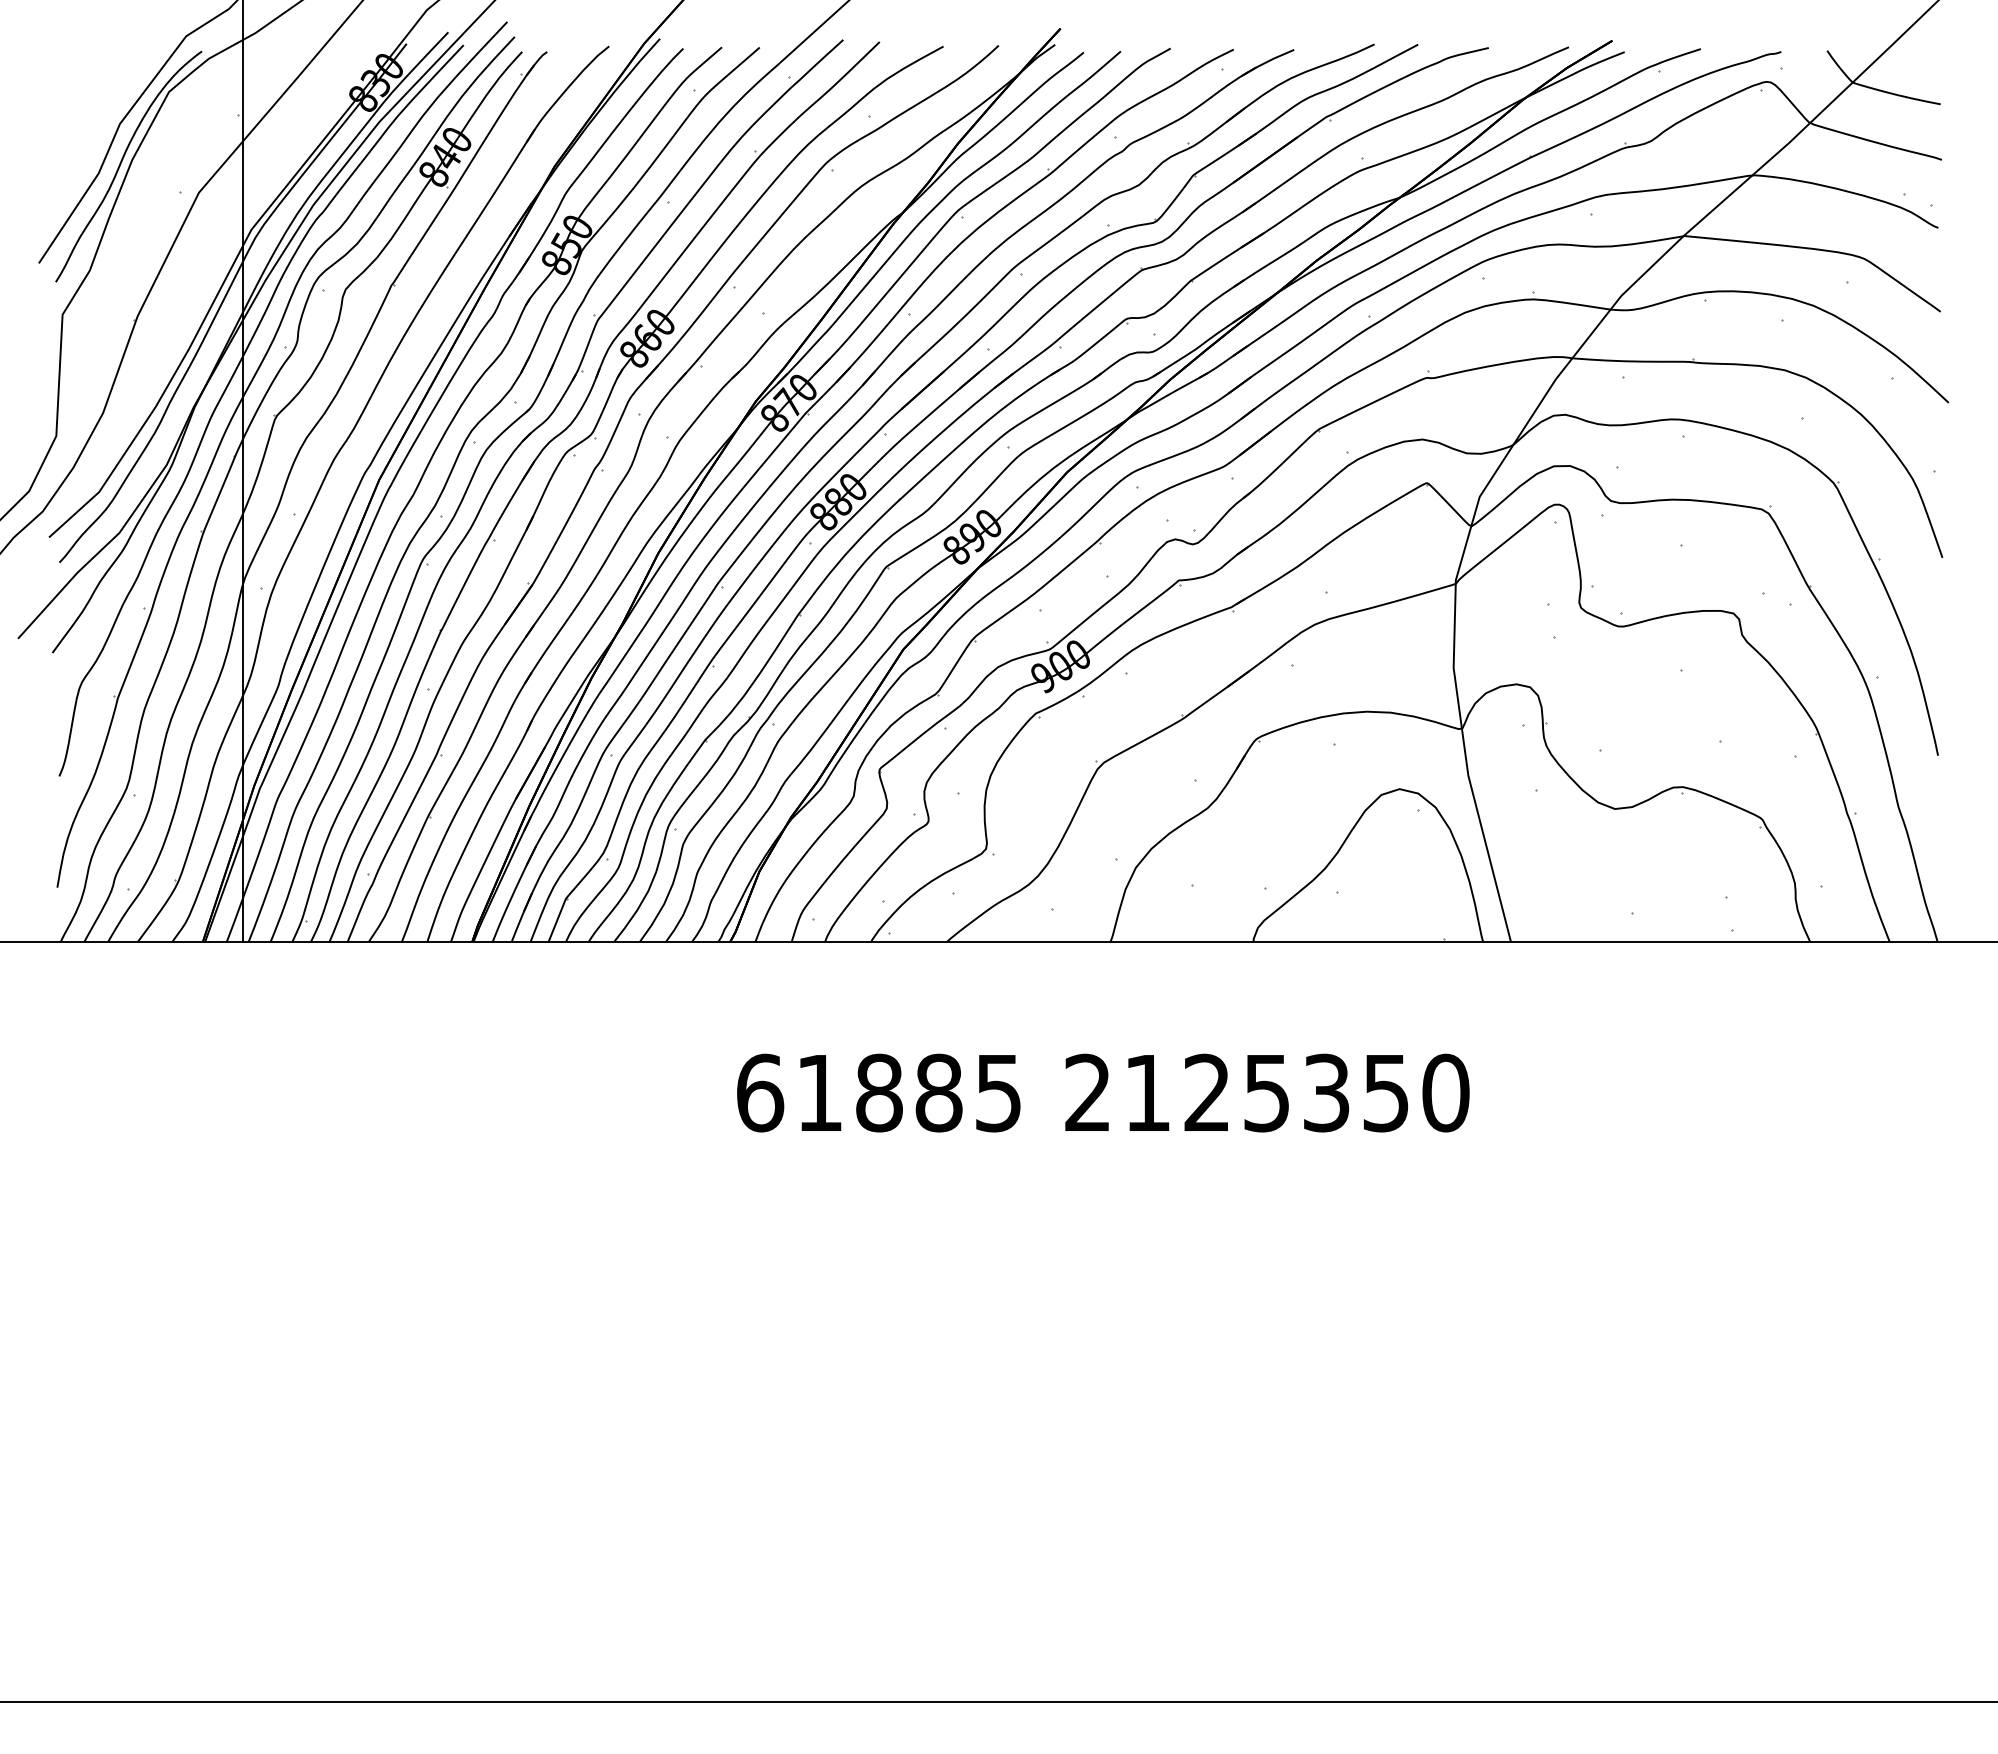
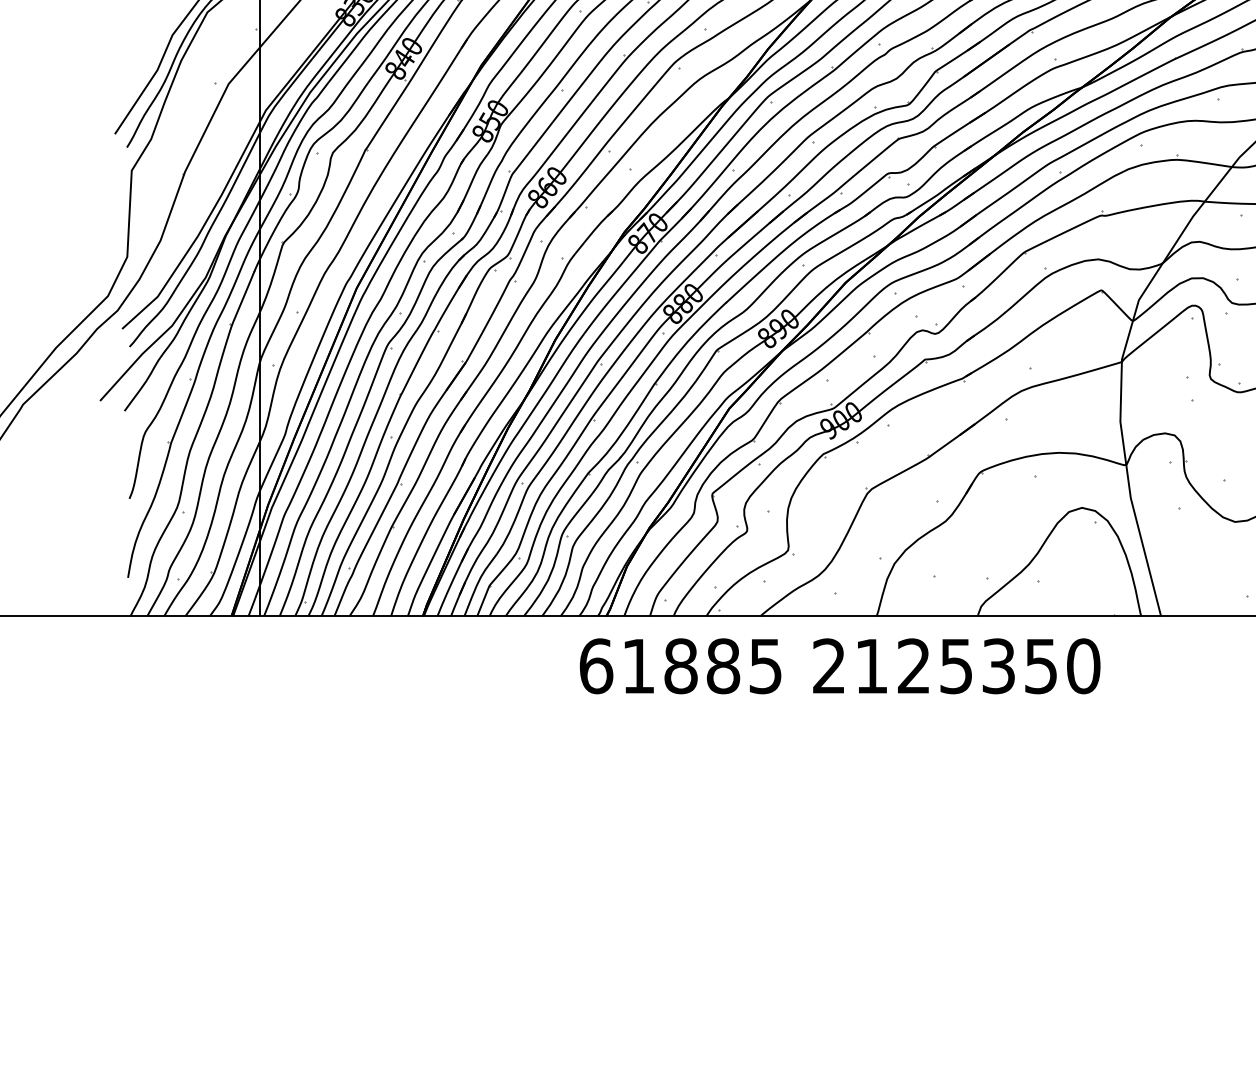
text: (1103, 1092) -> (840, 665), moved

